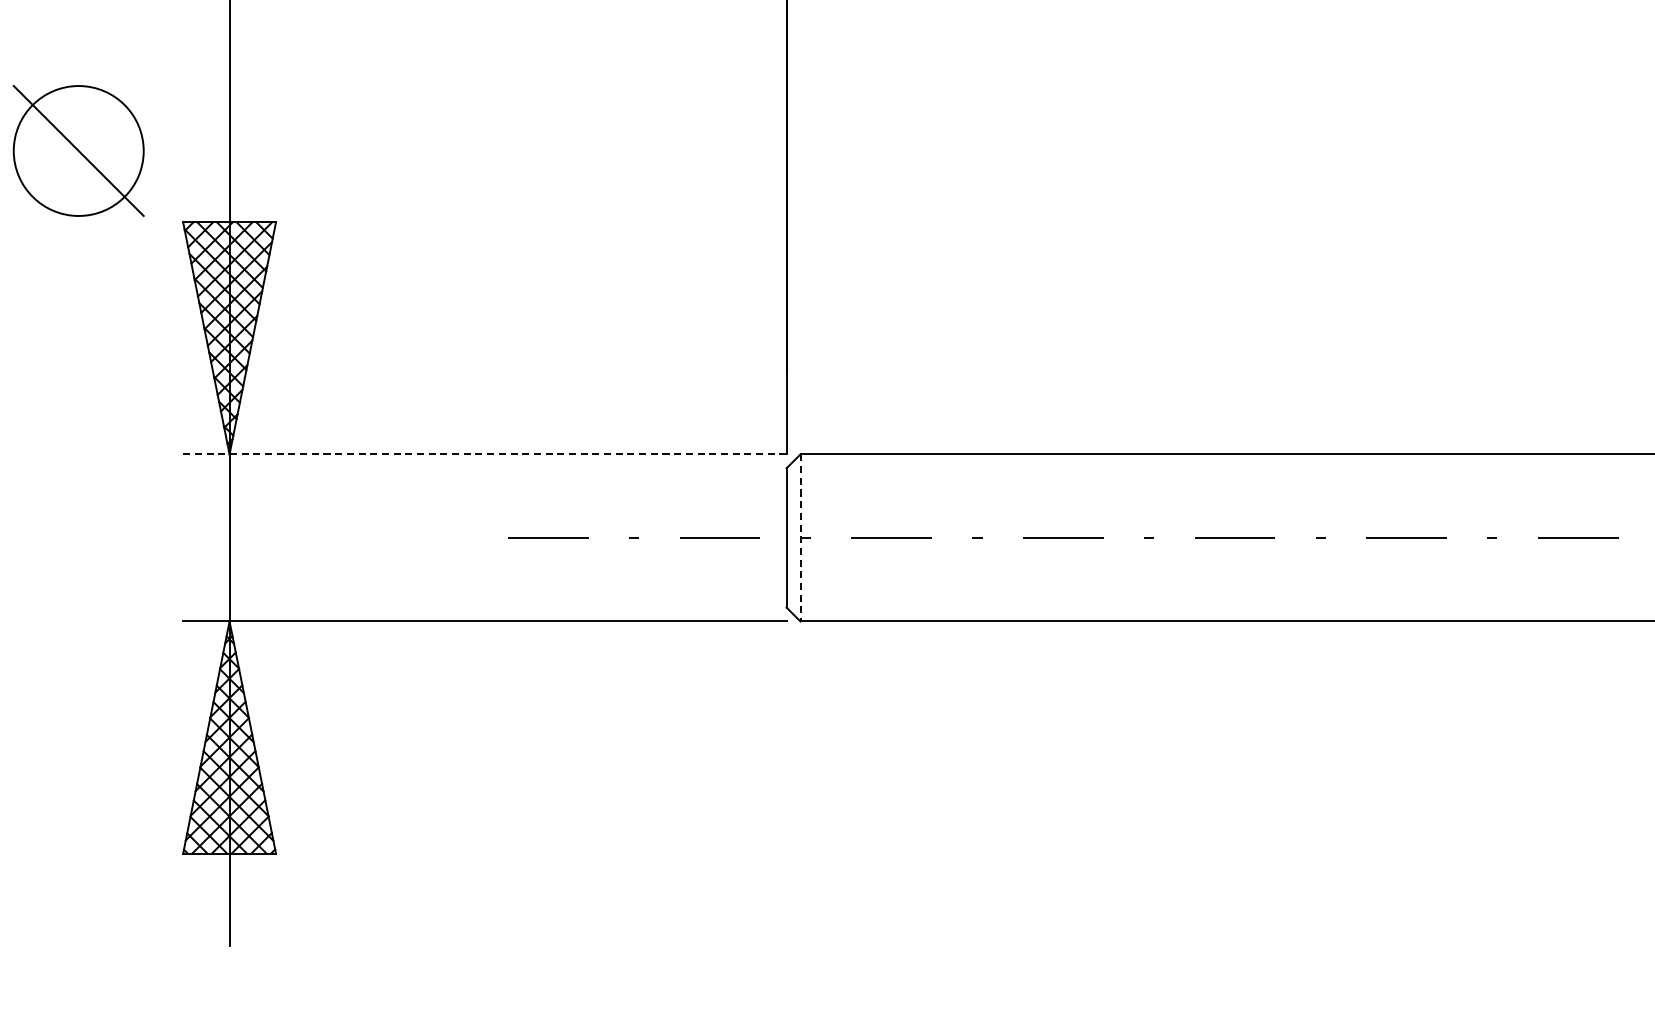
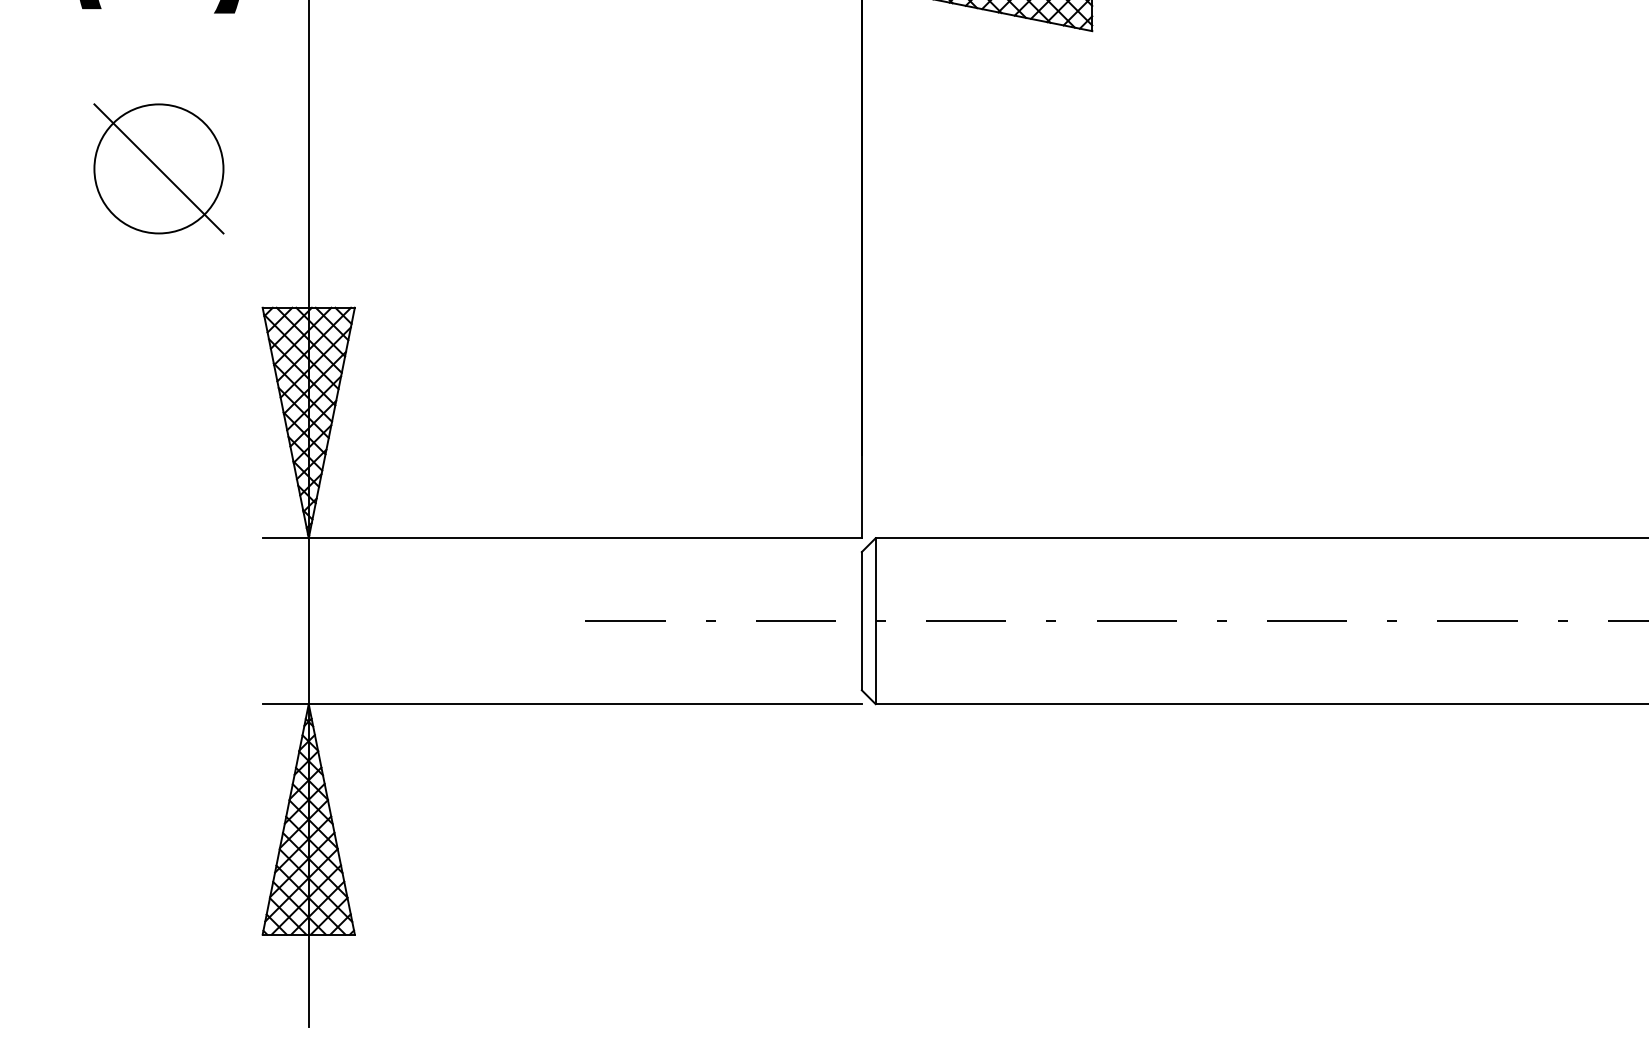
part: (78, 150) -> (158, 168), moved
line: (485, 454) -> (562, 538), dashed -> solid
line: (800, 538) -> (875, 621), dashed -> solid

